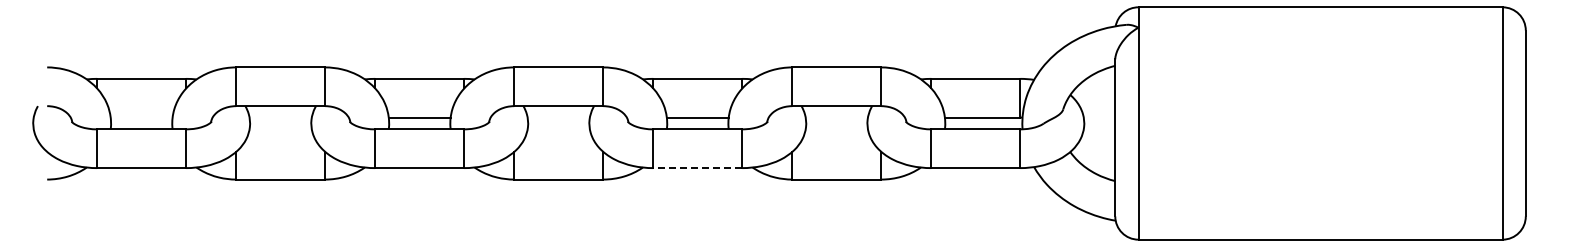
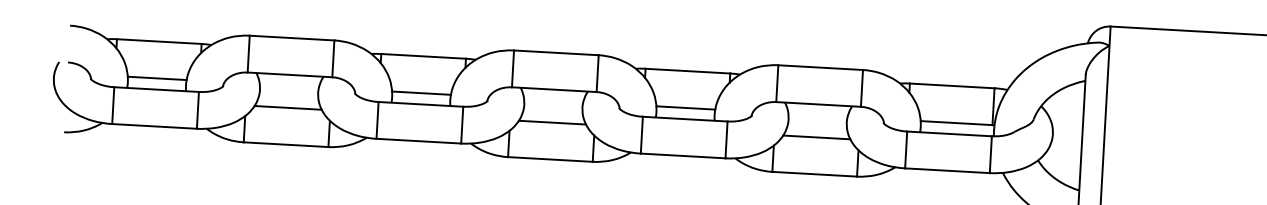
line: (141, 117) -> (157, 78), added
line: (280, 140) -> (287, 107), added
line: (558, 140) -> (552, 122), added
line: (836, 140) -> (816, 137), added
line: (697, 168) -> (682, 156), dashed -> solid

